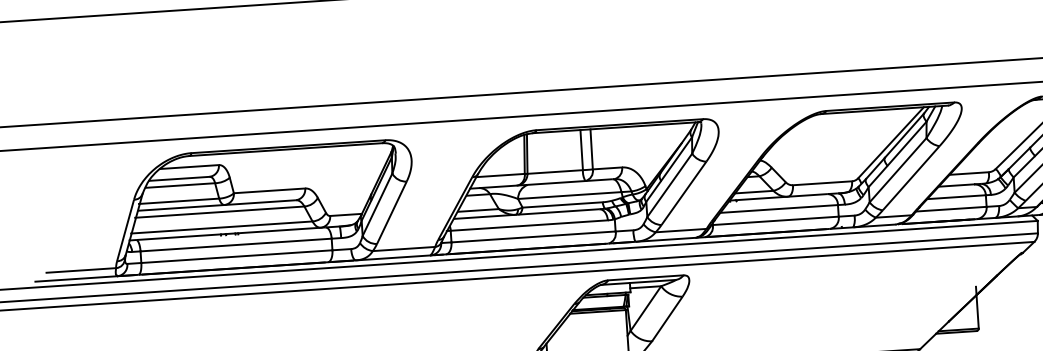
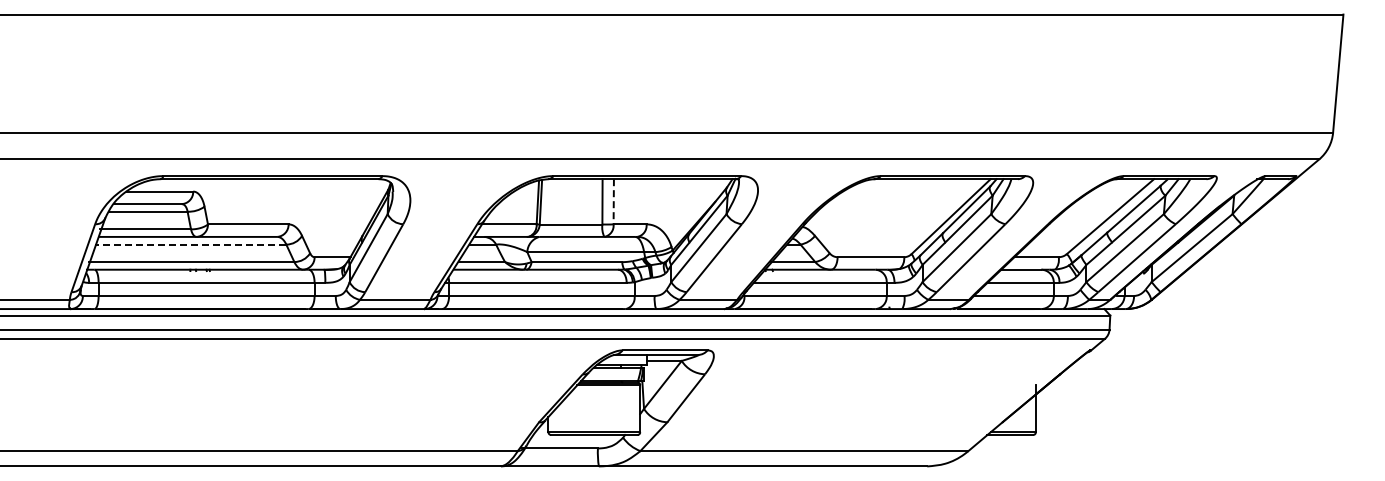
line: (591, 149) -> (613, 201), solid -> dashed
line: (219, 212) -> (190, 244), solid -> dashed

